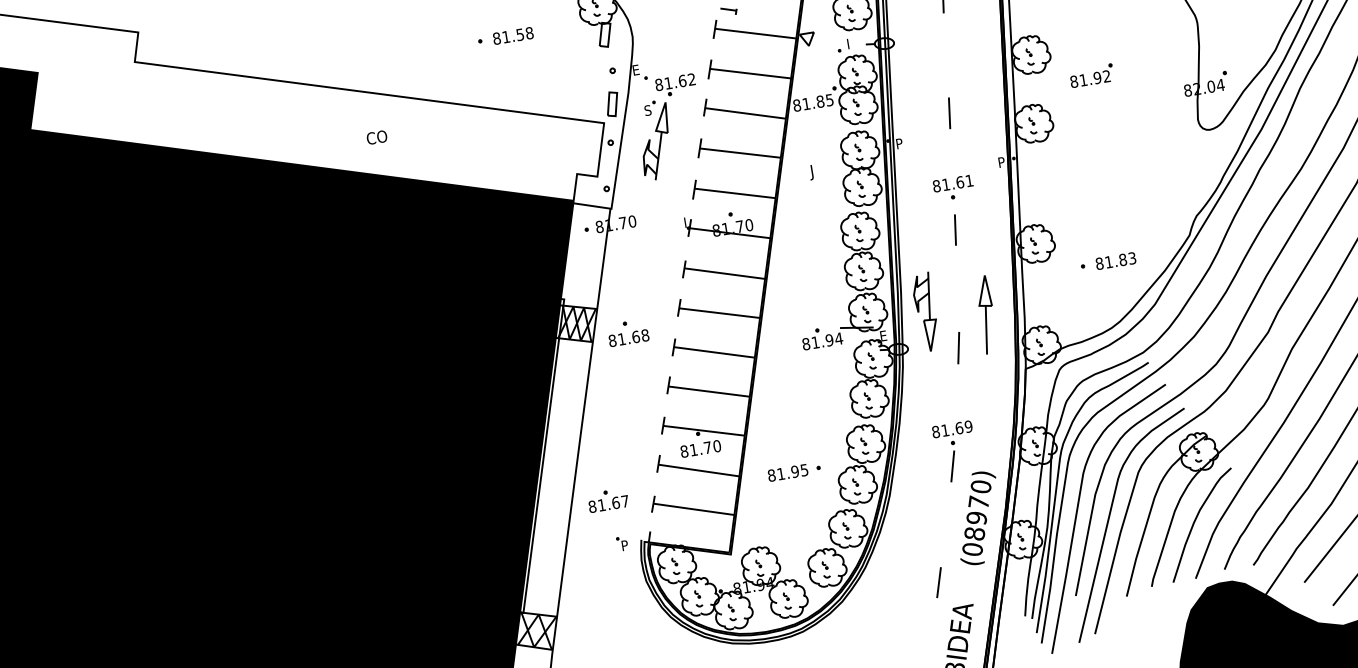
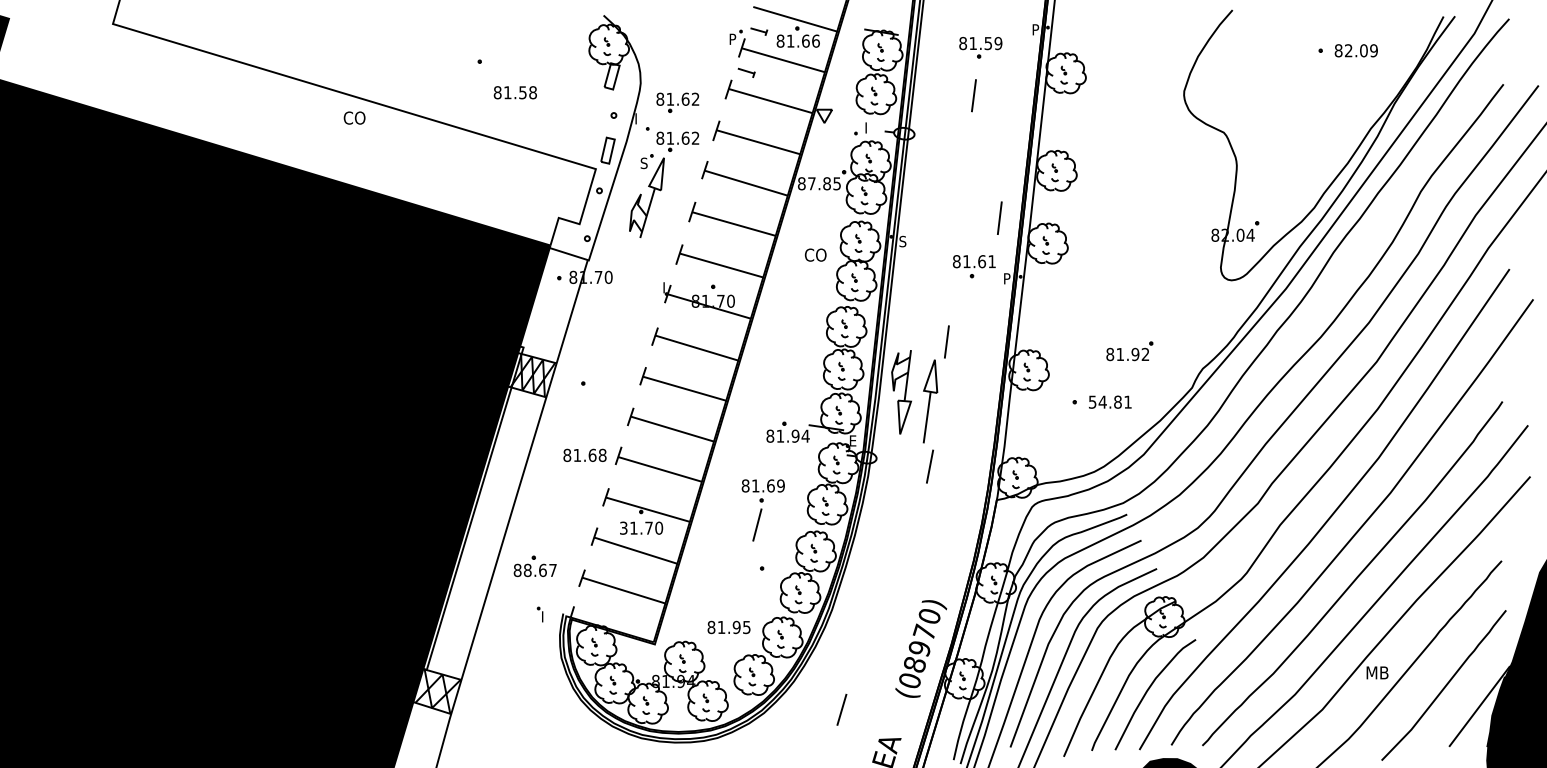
text: (512, 35) -> (514, 92), moved
part: (669, 49) -> (677, 102), added
text: (635, 69) -> (638, 118), E -> I
part: (1091, 76) -> (1129, 351), moved
text: (806, 103) -> (811, 183), 81.85 -> 87.85
line: (949, 112) -> (999, 217), moved
text: (376, 137) -> (354, 117), moved
text: (899, 143) -> (902, 241), P -> S
text: (819, 170) -> (814, 256), J -> CO
part: (952, 188) -> (973, 266), moved
text: (1115, 260) -> (1109, 401), 81.83 -> 54.81
part: (925, 312) -> (901, 392), moved
part: (987, 314) -> (930, 401), moved
text: (628, 337) -> (584, 454), moved
text: (684, 450) -> (623, 527), 81.70 -> 31.70
part: (955, 452) -> (762, 510), moved
text: (787, 473) -> (728, 627), moved
text: (601, 505) -> (527, 570), 81.67 -> 88.67
text: (625, 543) -> (545, 614), P -> I
line: (938, 582) -> (841, 709), moved

